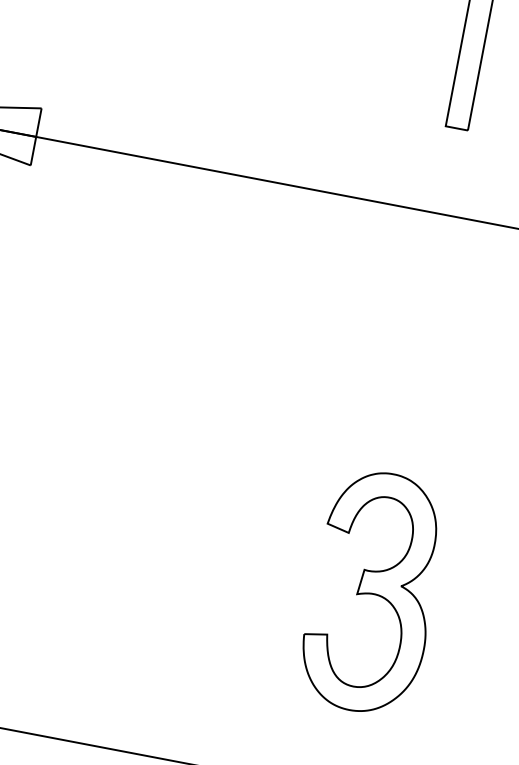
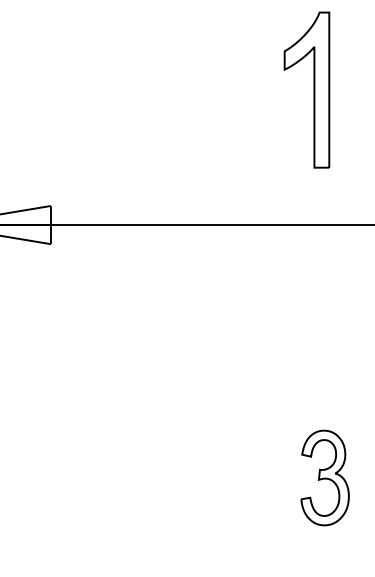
part: (372, 591) -> (324, 477), size x0.6

